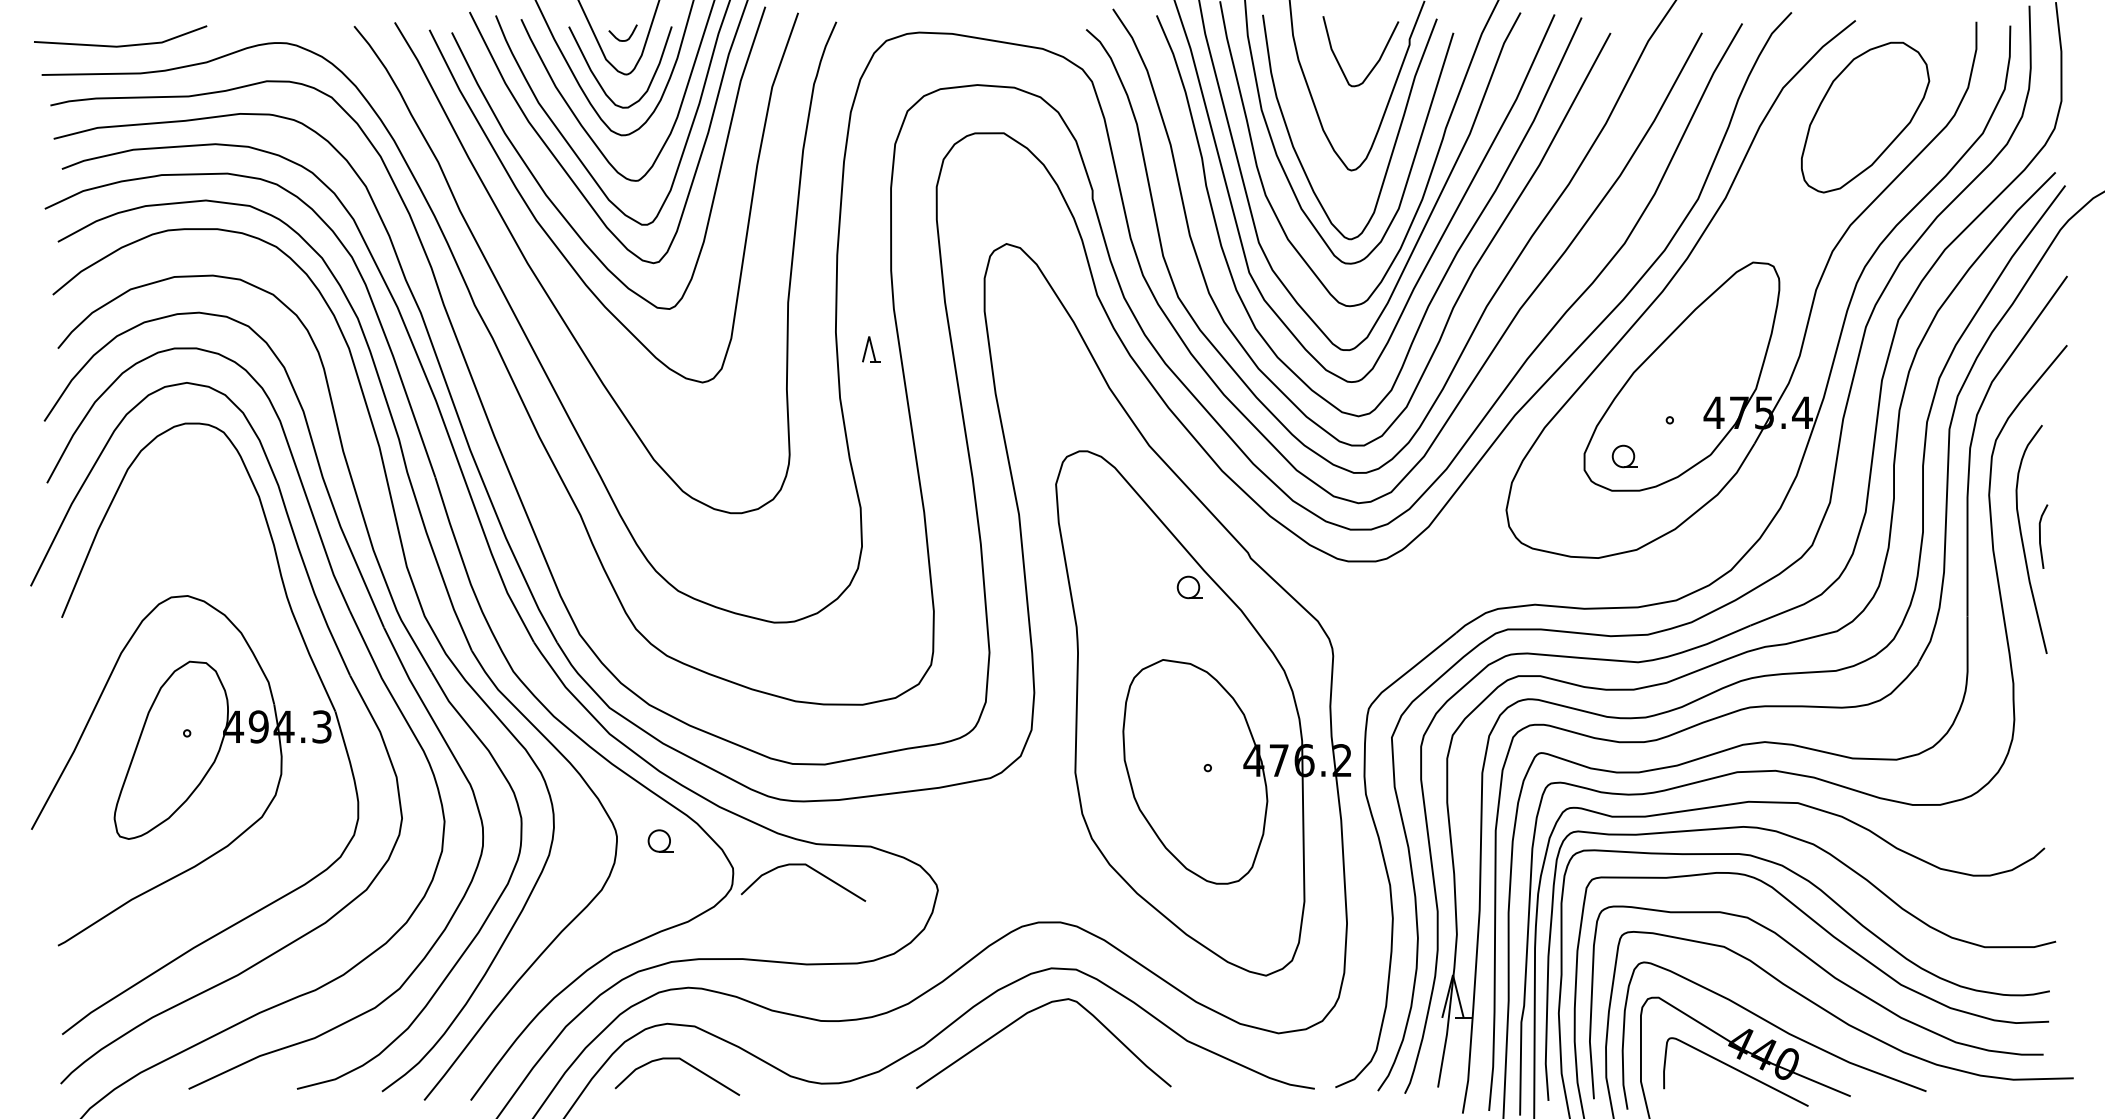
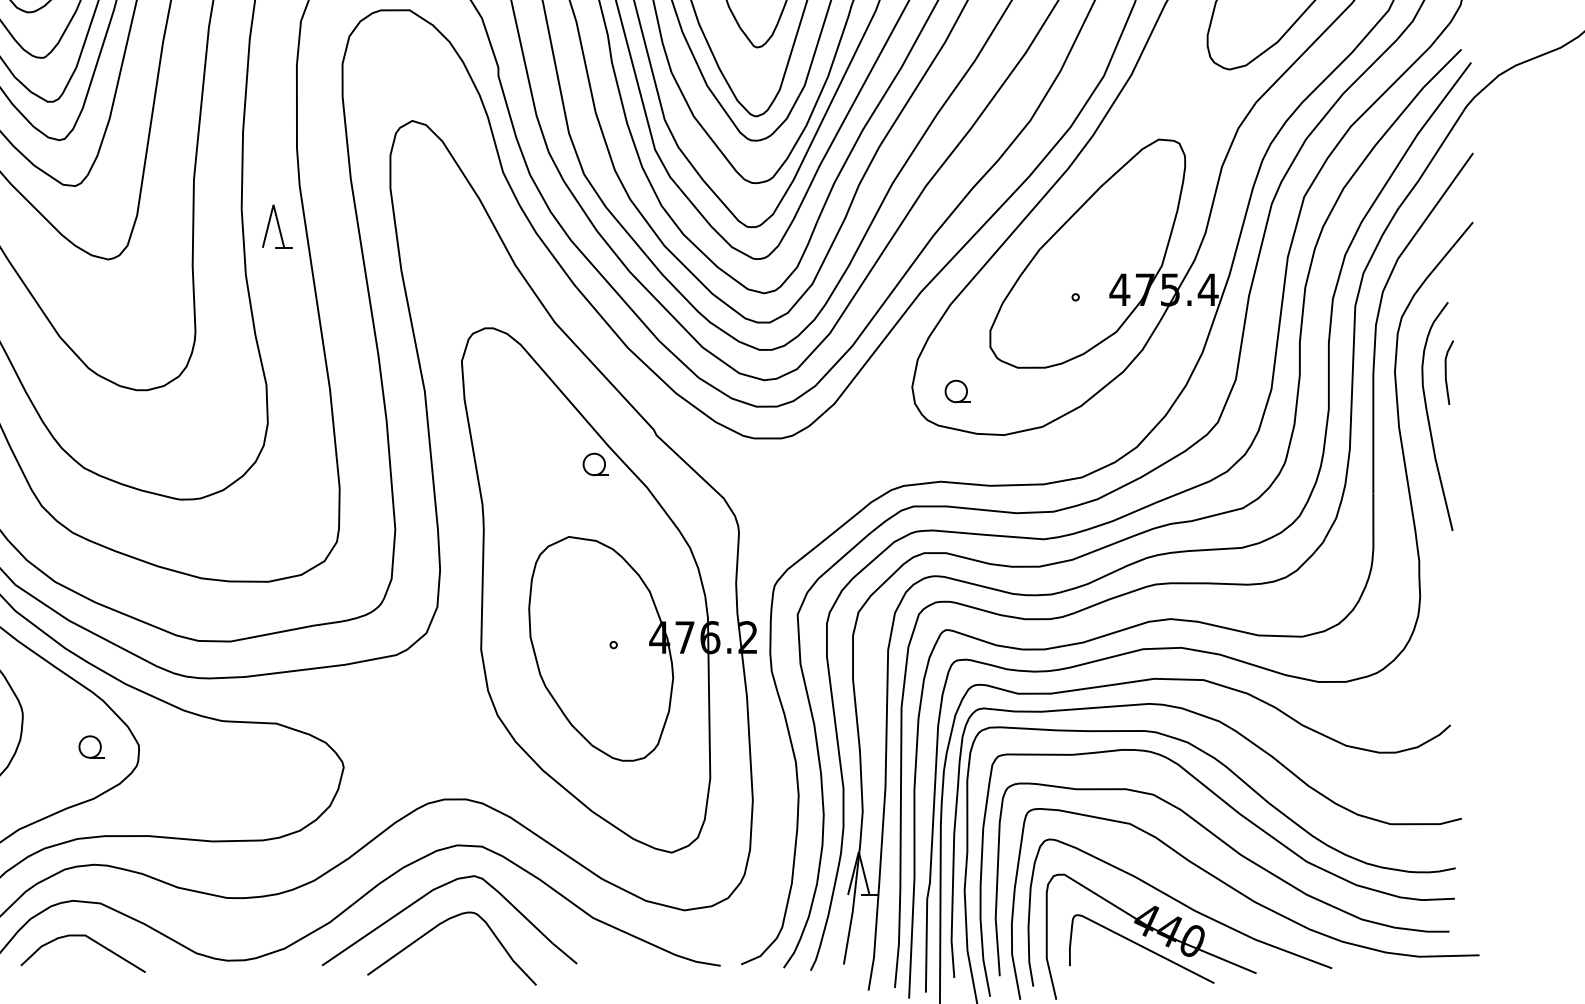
part: (871, 349) -> (277, 226), size x1.67
part: (1624, 456) -> (957, 391), moved
line: (2040, 536) -> (1446, 372), moved
part: (660, 840) -> (91, 746), moved
curve: (811, 869) -> (217, 746), removed
curve: (1032, 1049) -> (438, 926), added

